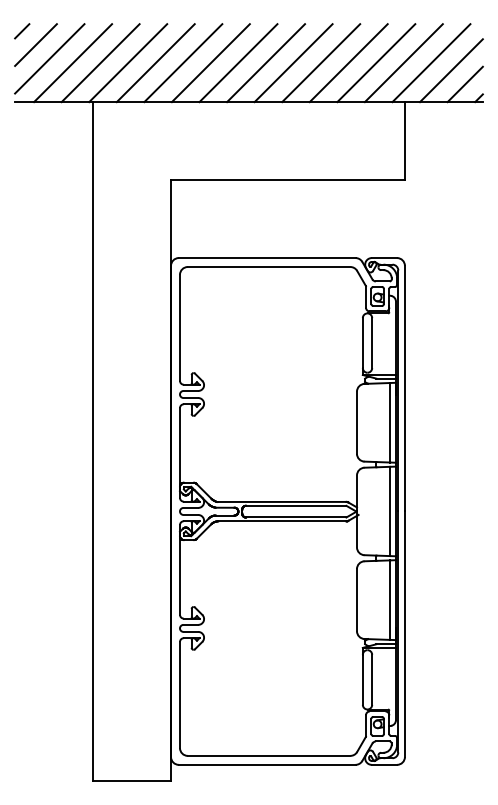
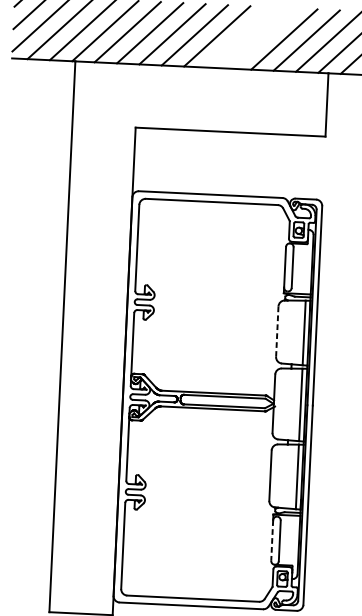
line: (293, 63) -> (239, 37), removed
line: (321, 63) -> (262, 38), removed
line: (356, 423) -> (276, 332), solid -> dashed
line: (362, 679) -> (271, 540), solid -> dashed

